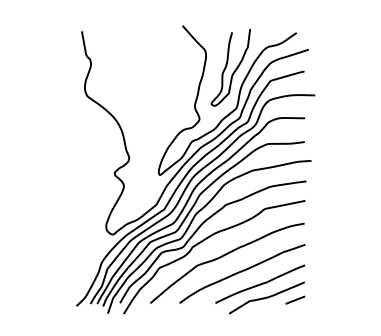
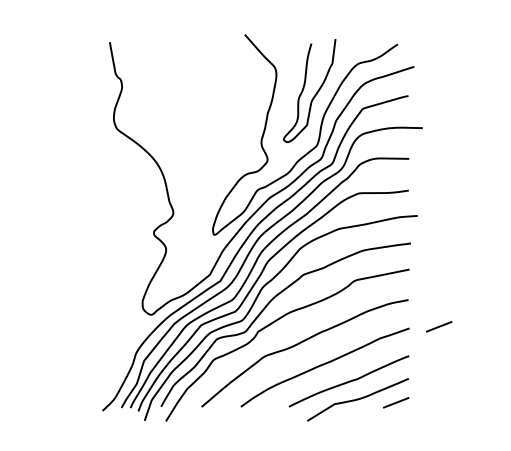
line: (327, 243) -> (439, 326), added

